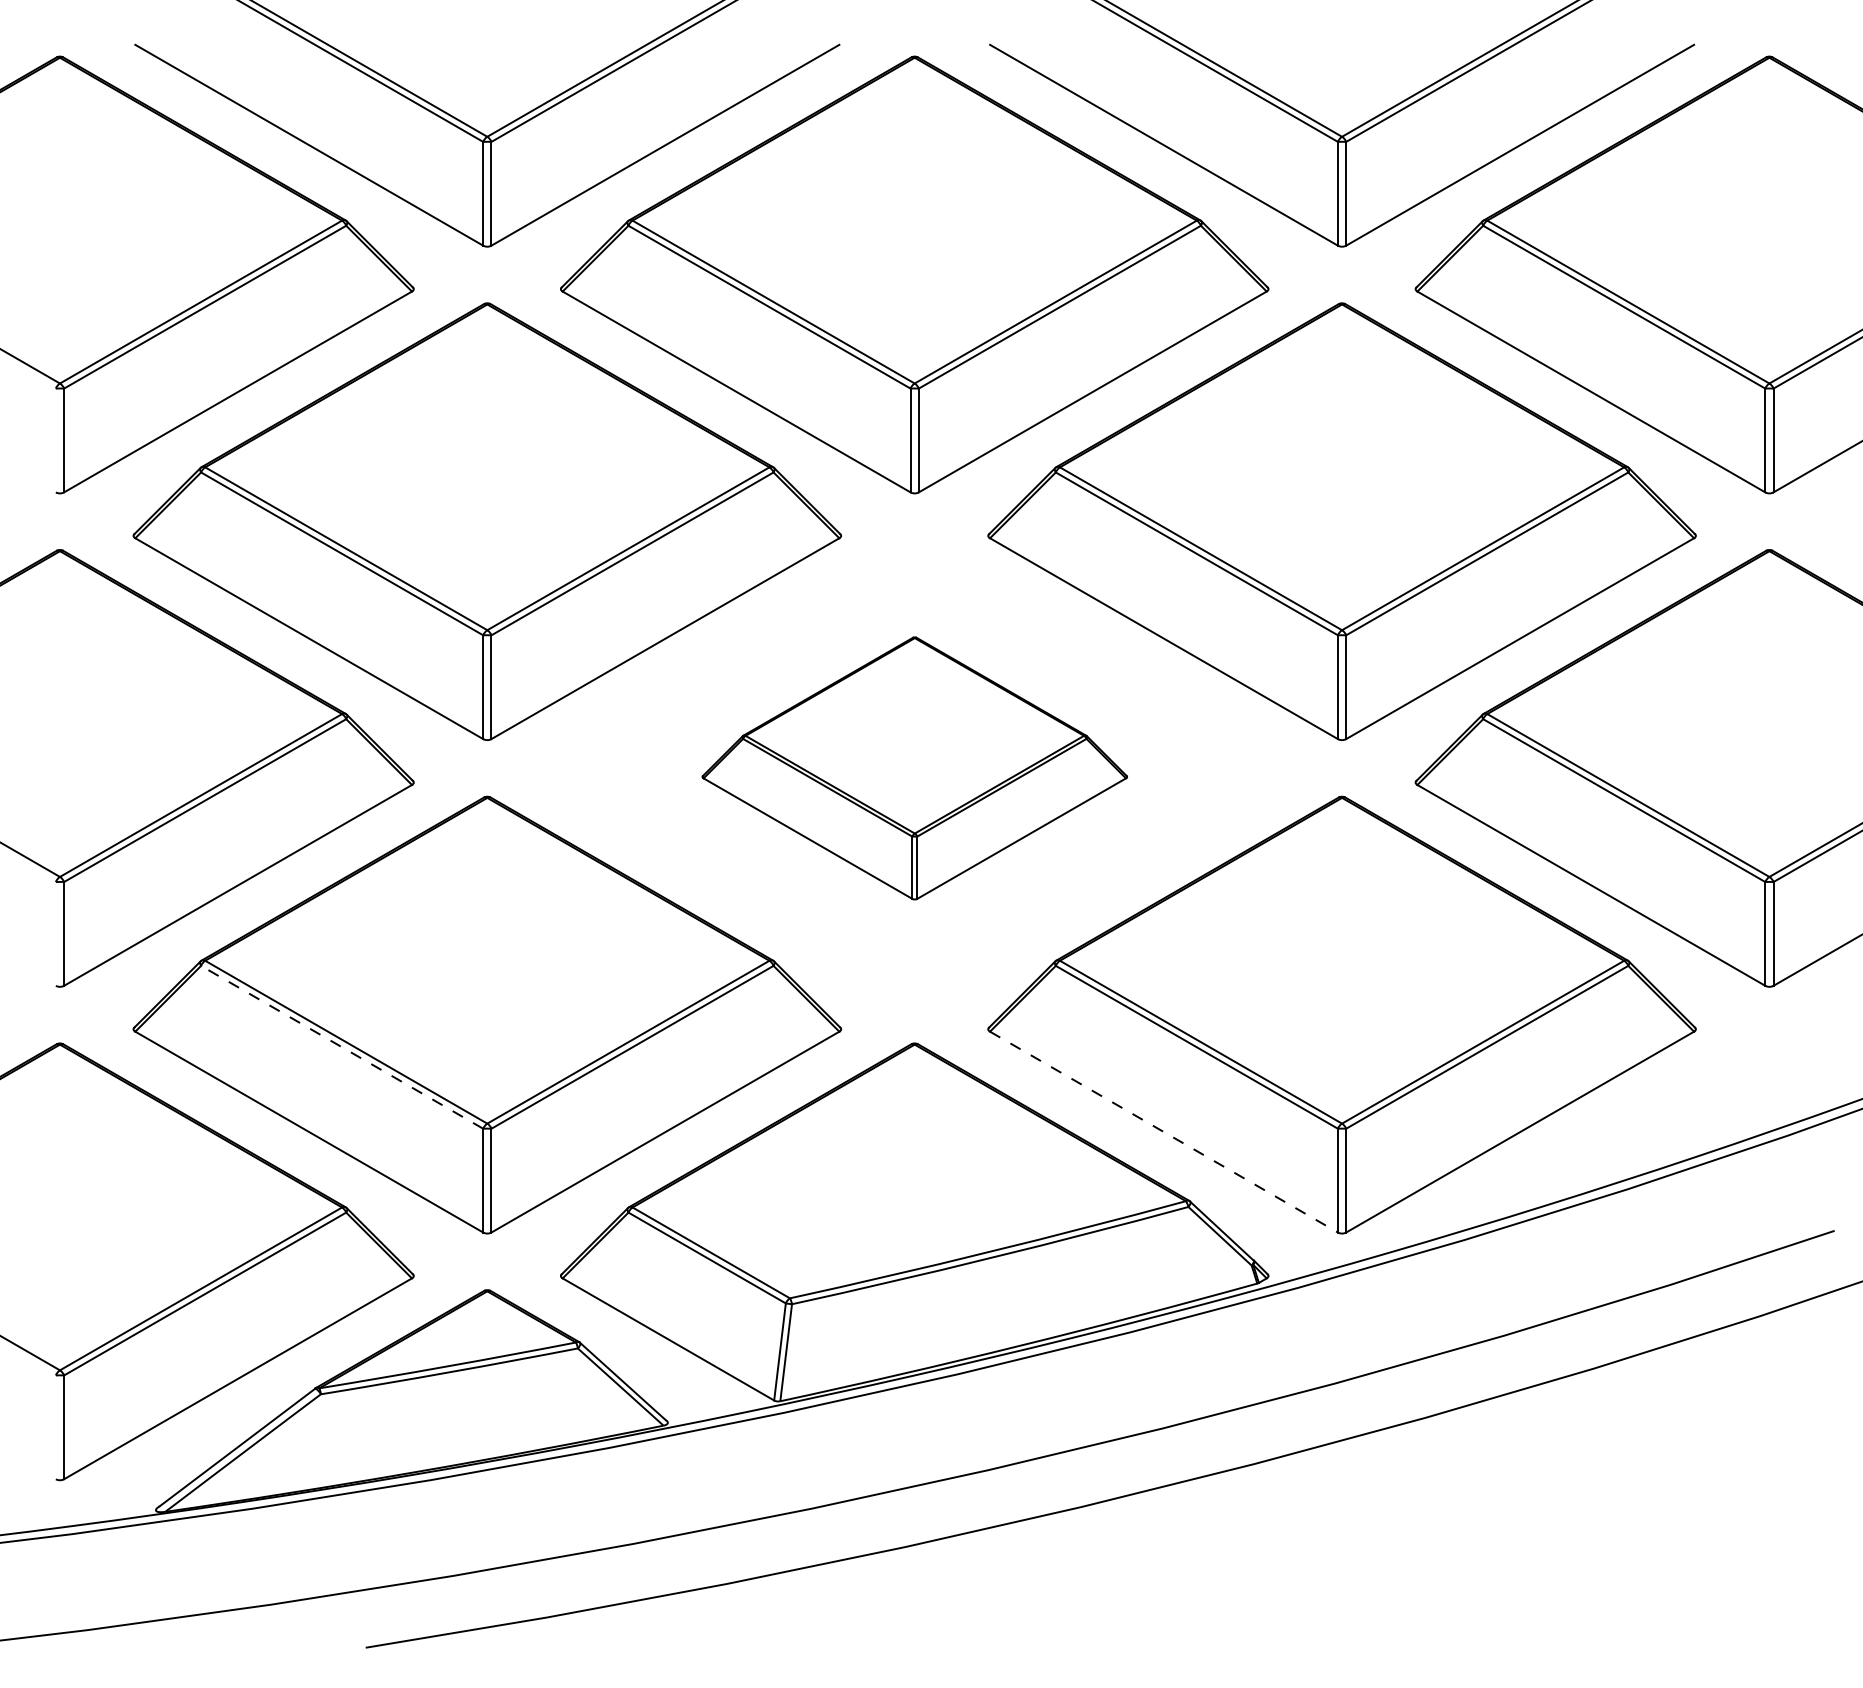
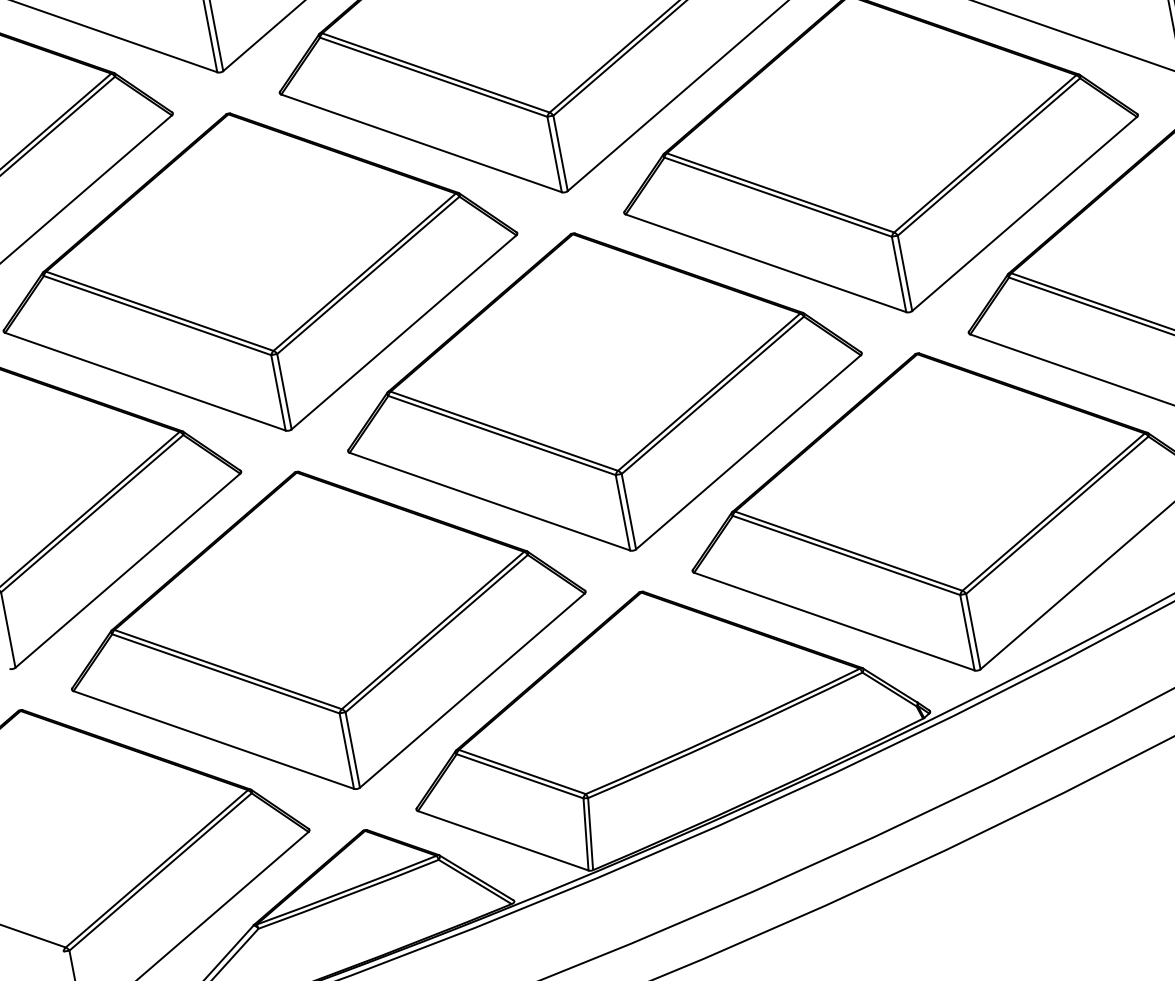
part: (914, 768) -> (602, 392), size x1.67
line: (342, 1047) -> (226, 673), dashed -> solid
line: (1164, 1132) -> (834, 621), dashed -> solid

